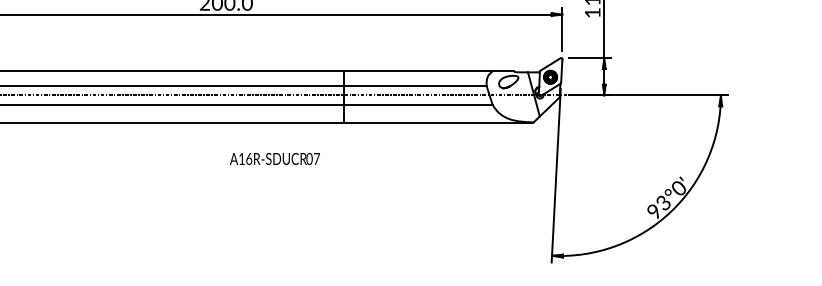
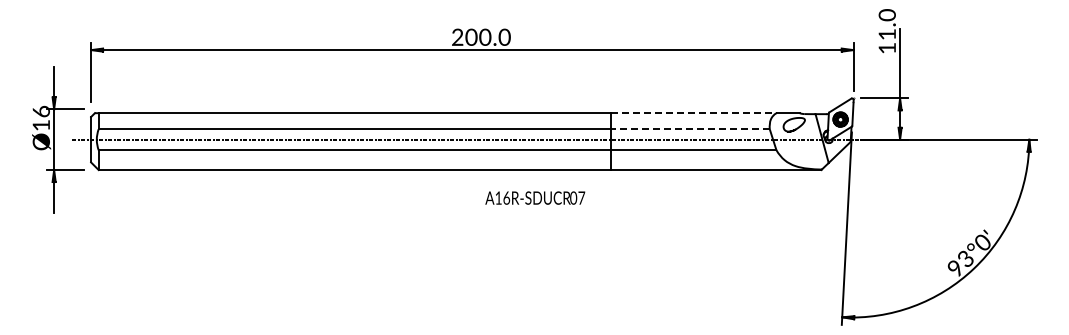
line: (417, 71) -> (693, 113), solid -> dashed
line: (415, 86) -> (690, 129), solid -> dashed
text: (275, 158) -> (535, 197), moved

